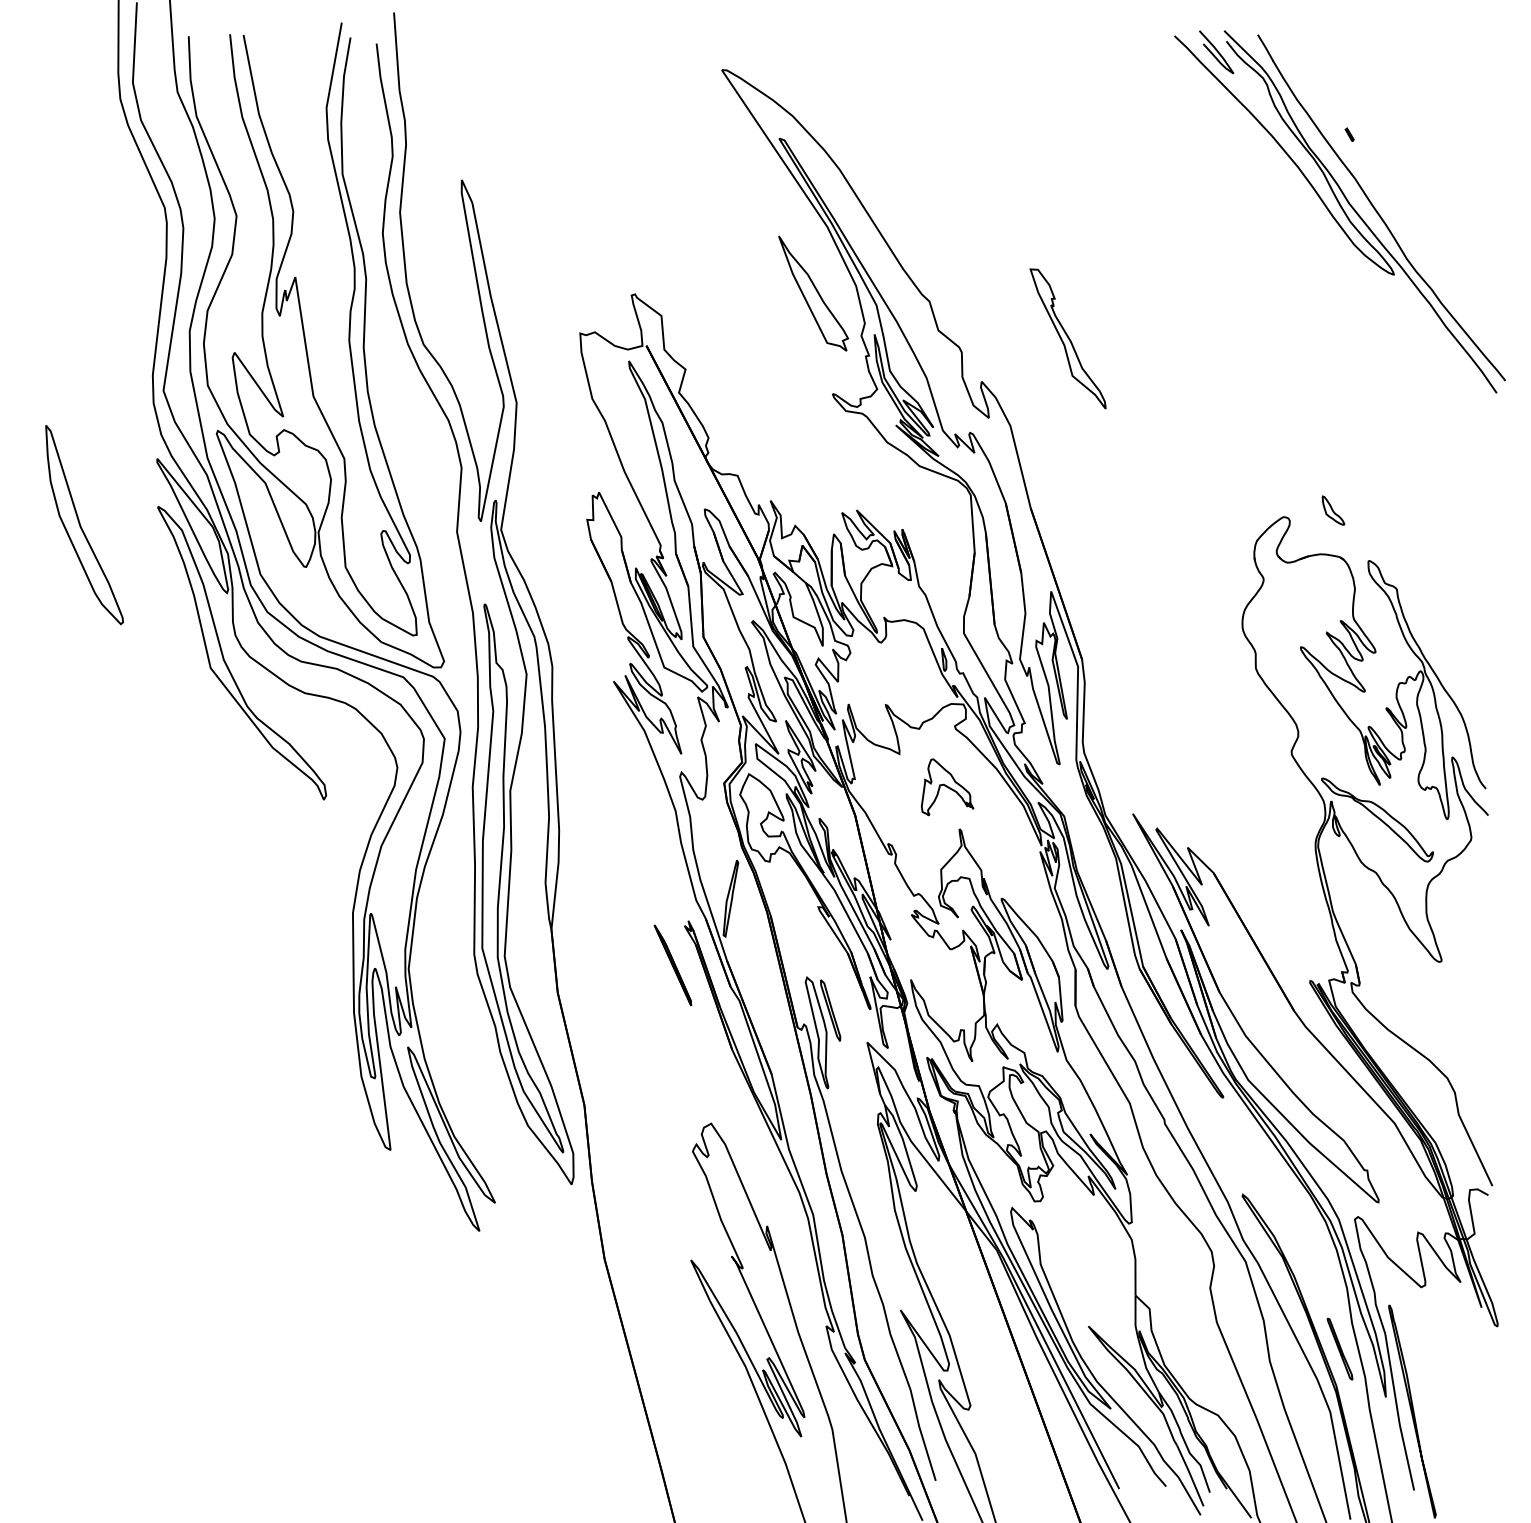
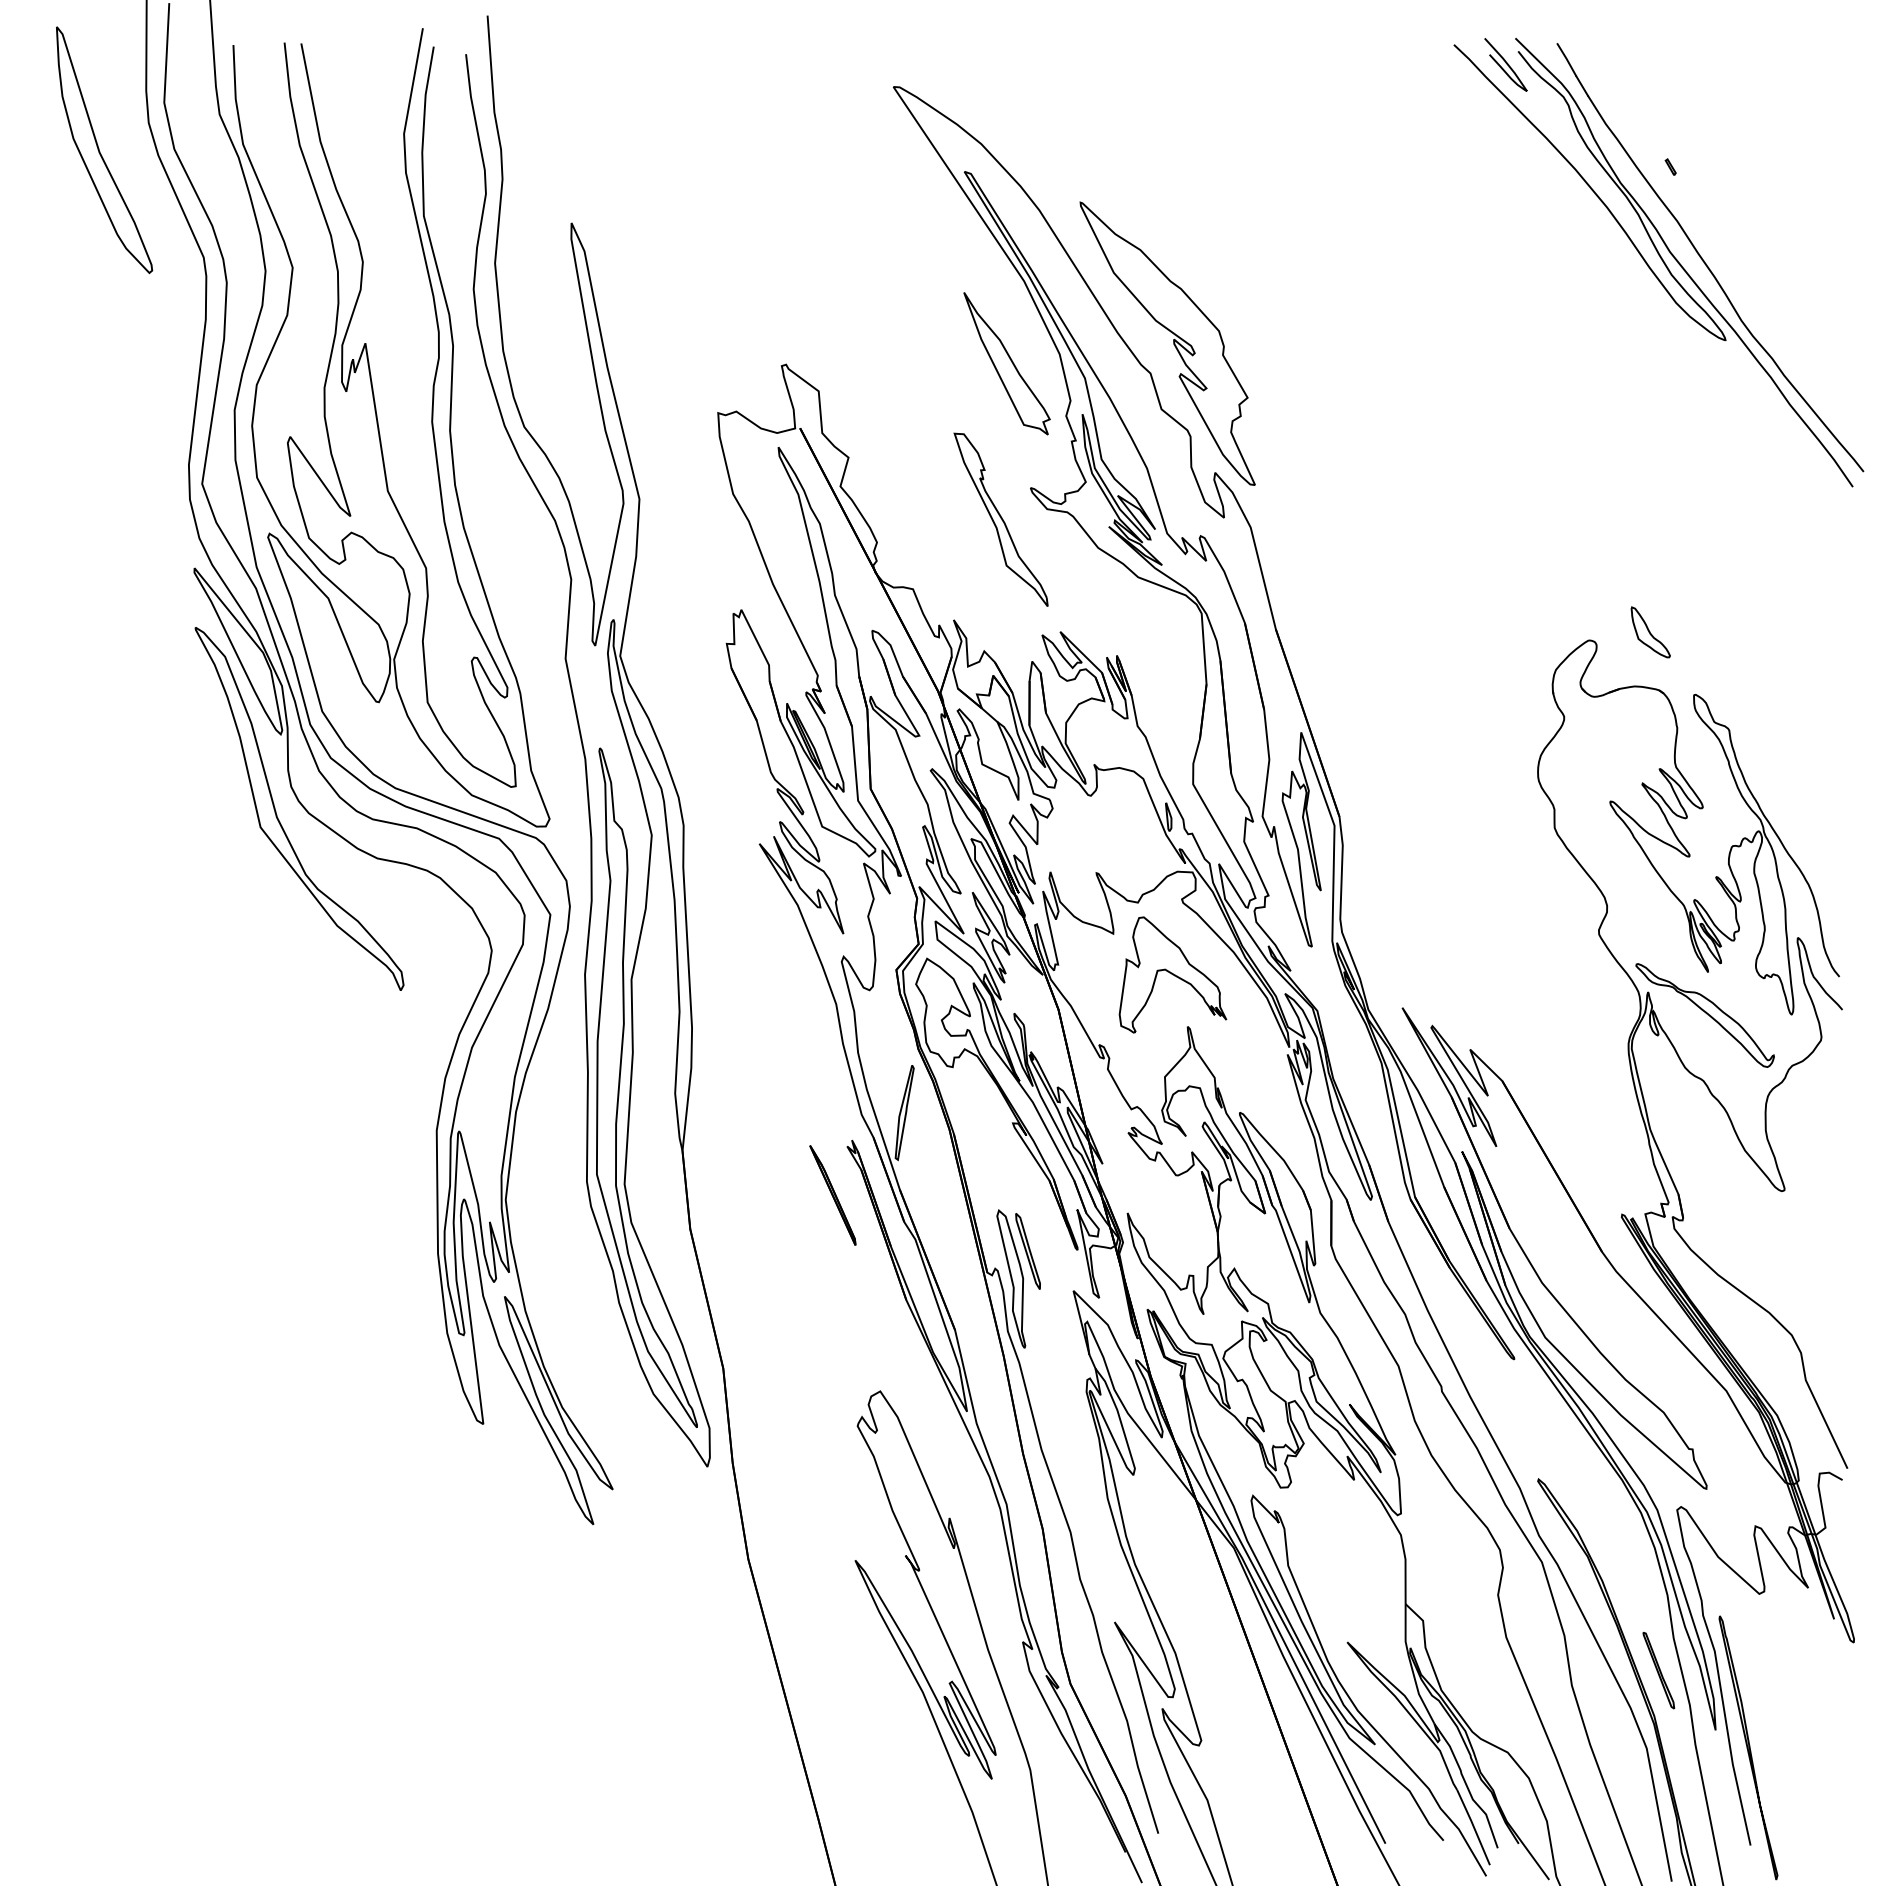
part: (943, 277) -> (1167, 343), added
part: (1067, 338) -> (1000, 519), moved
part: (1333, 510) -> (1650, 632), size x1.43
part: (84, 525) -> (104, 150), moved
part: (947, 786) -> (1172, 974), size x1.67

